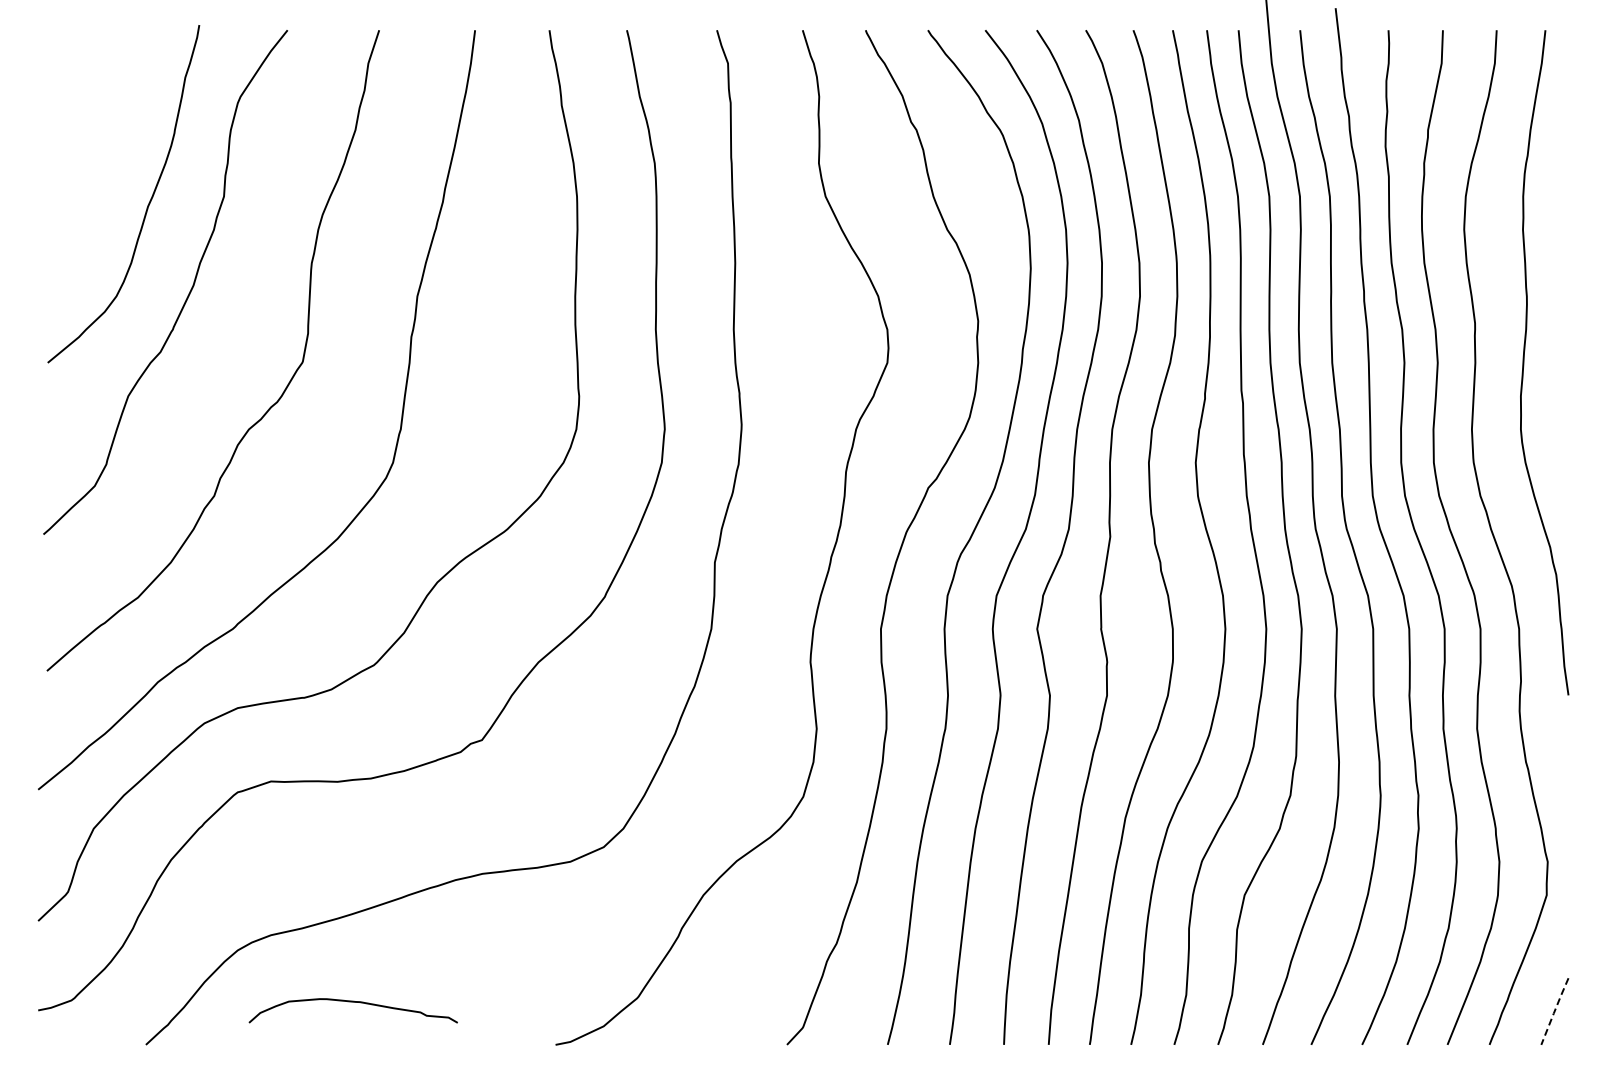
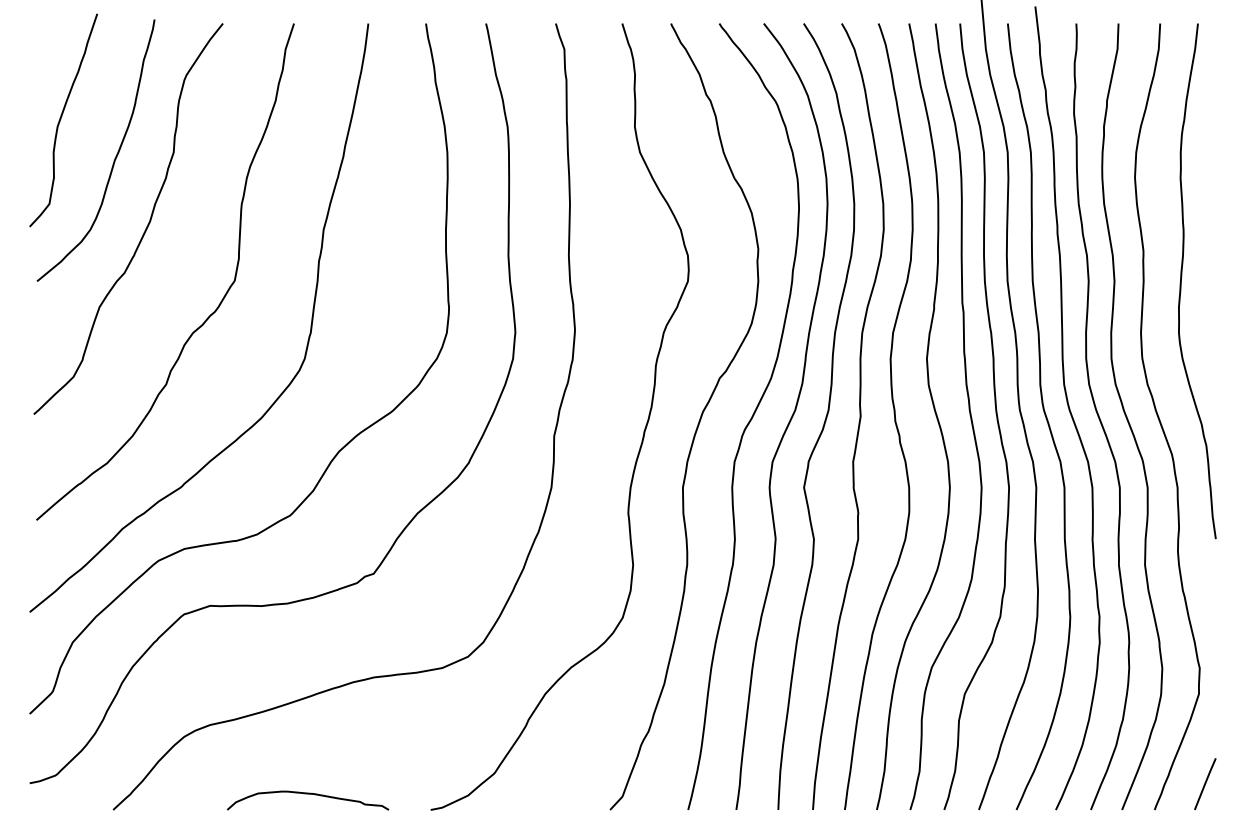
curve: (78, 154) -> (60, 119), added
curve: (352, 1002) -> (307, 794), moved
line: (1554, 1011) -> (1204, 784), dashed -> solid

